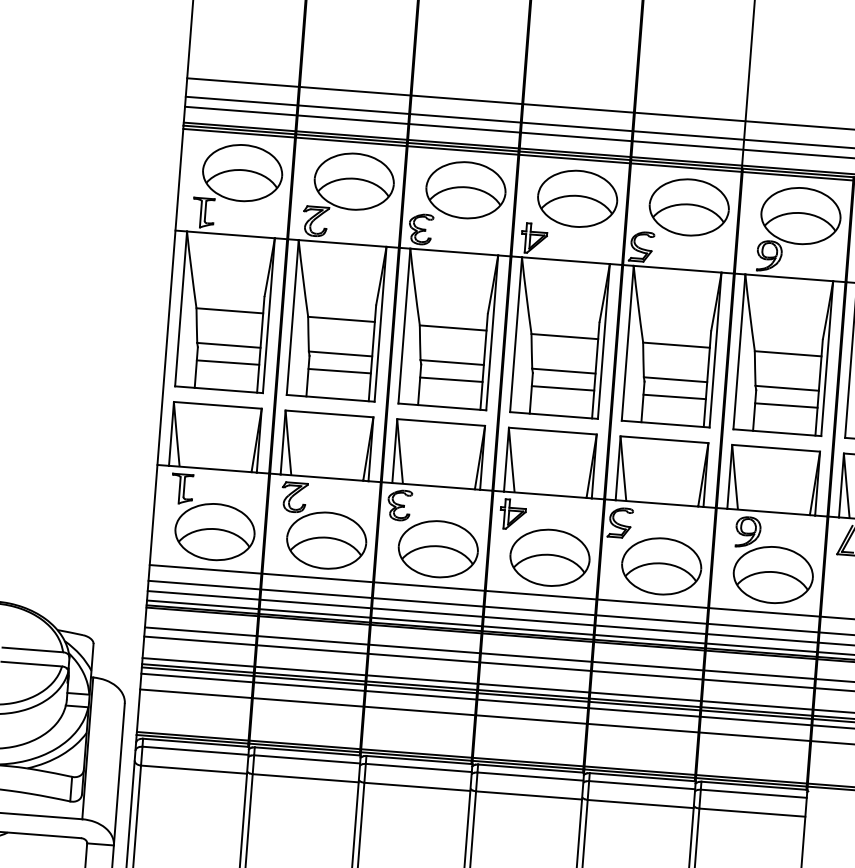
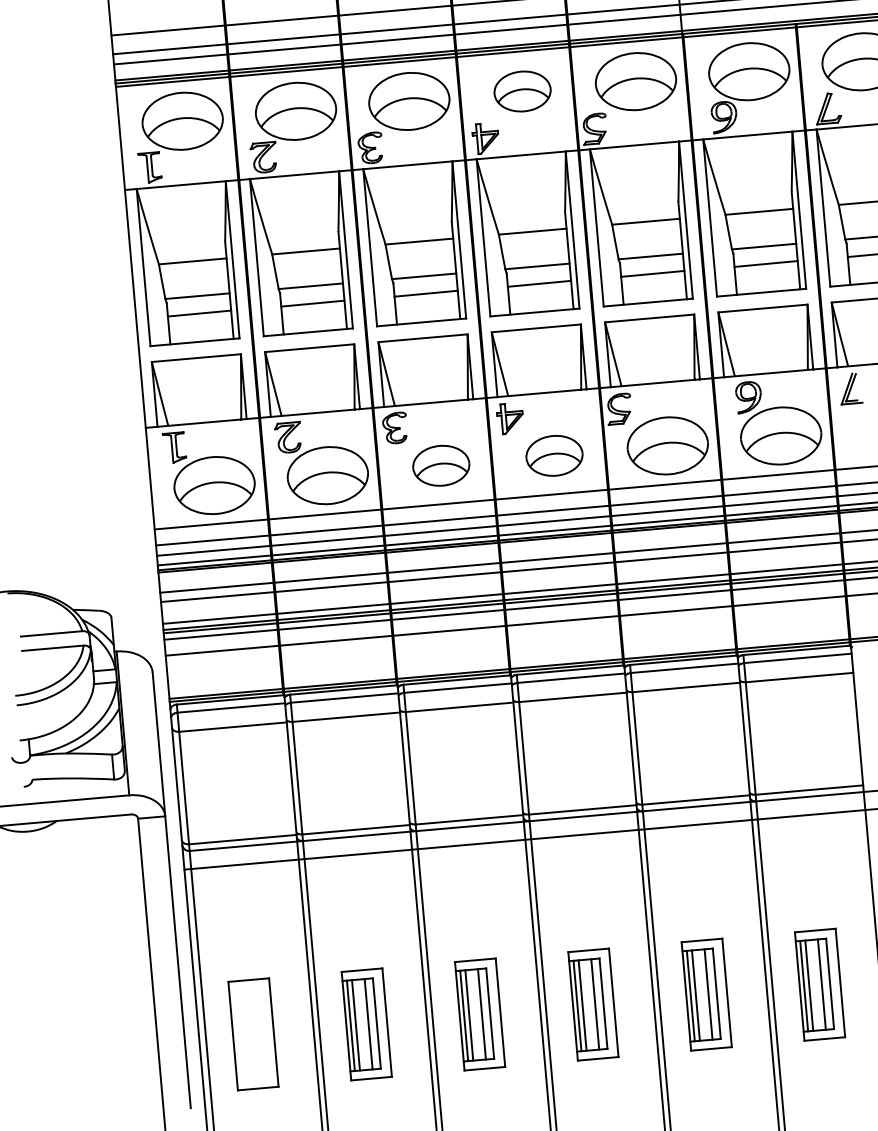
part: (577, 198) -> (522, 91), size x0.7
part: (438, 549) -> (441, 465), size x0.7
part: (550, 557) -> (554, 455), size x0.7

